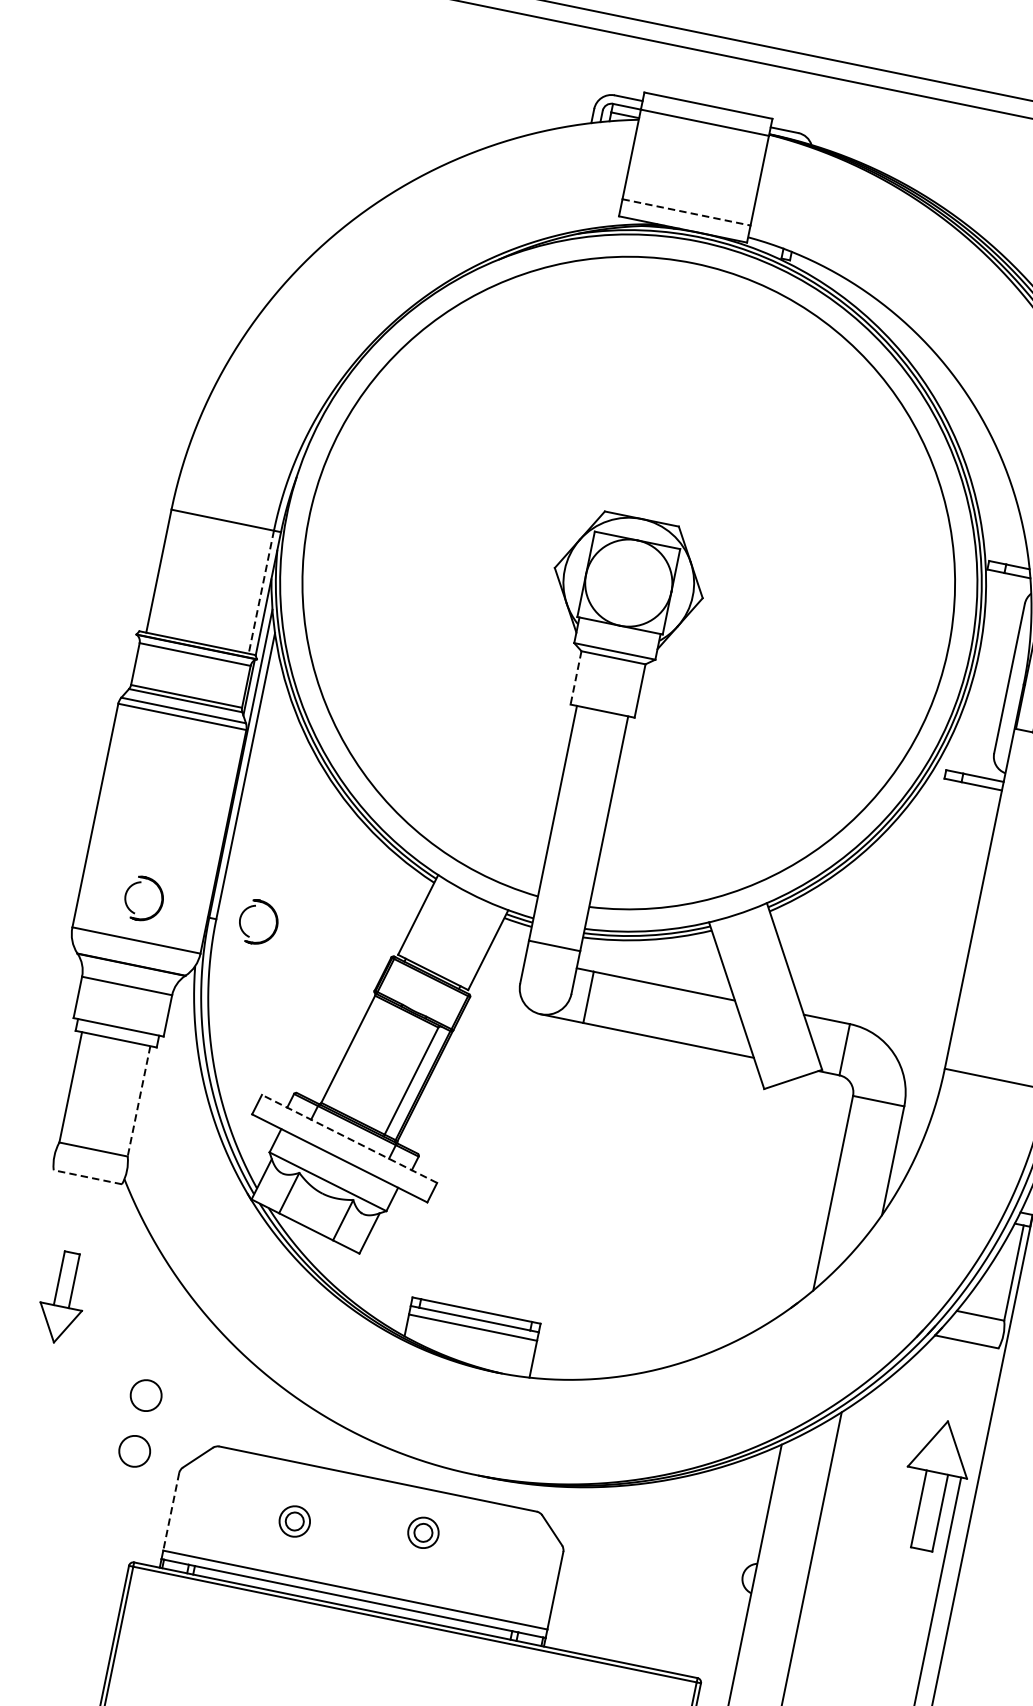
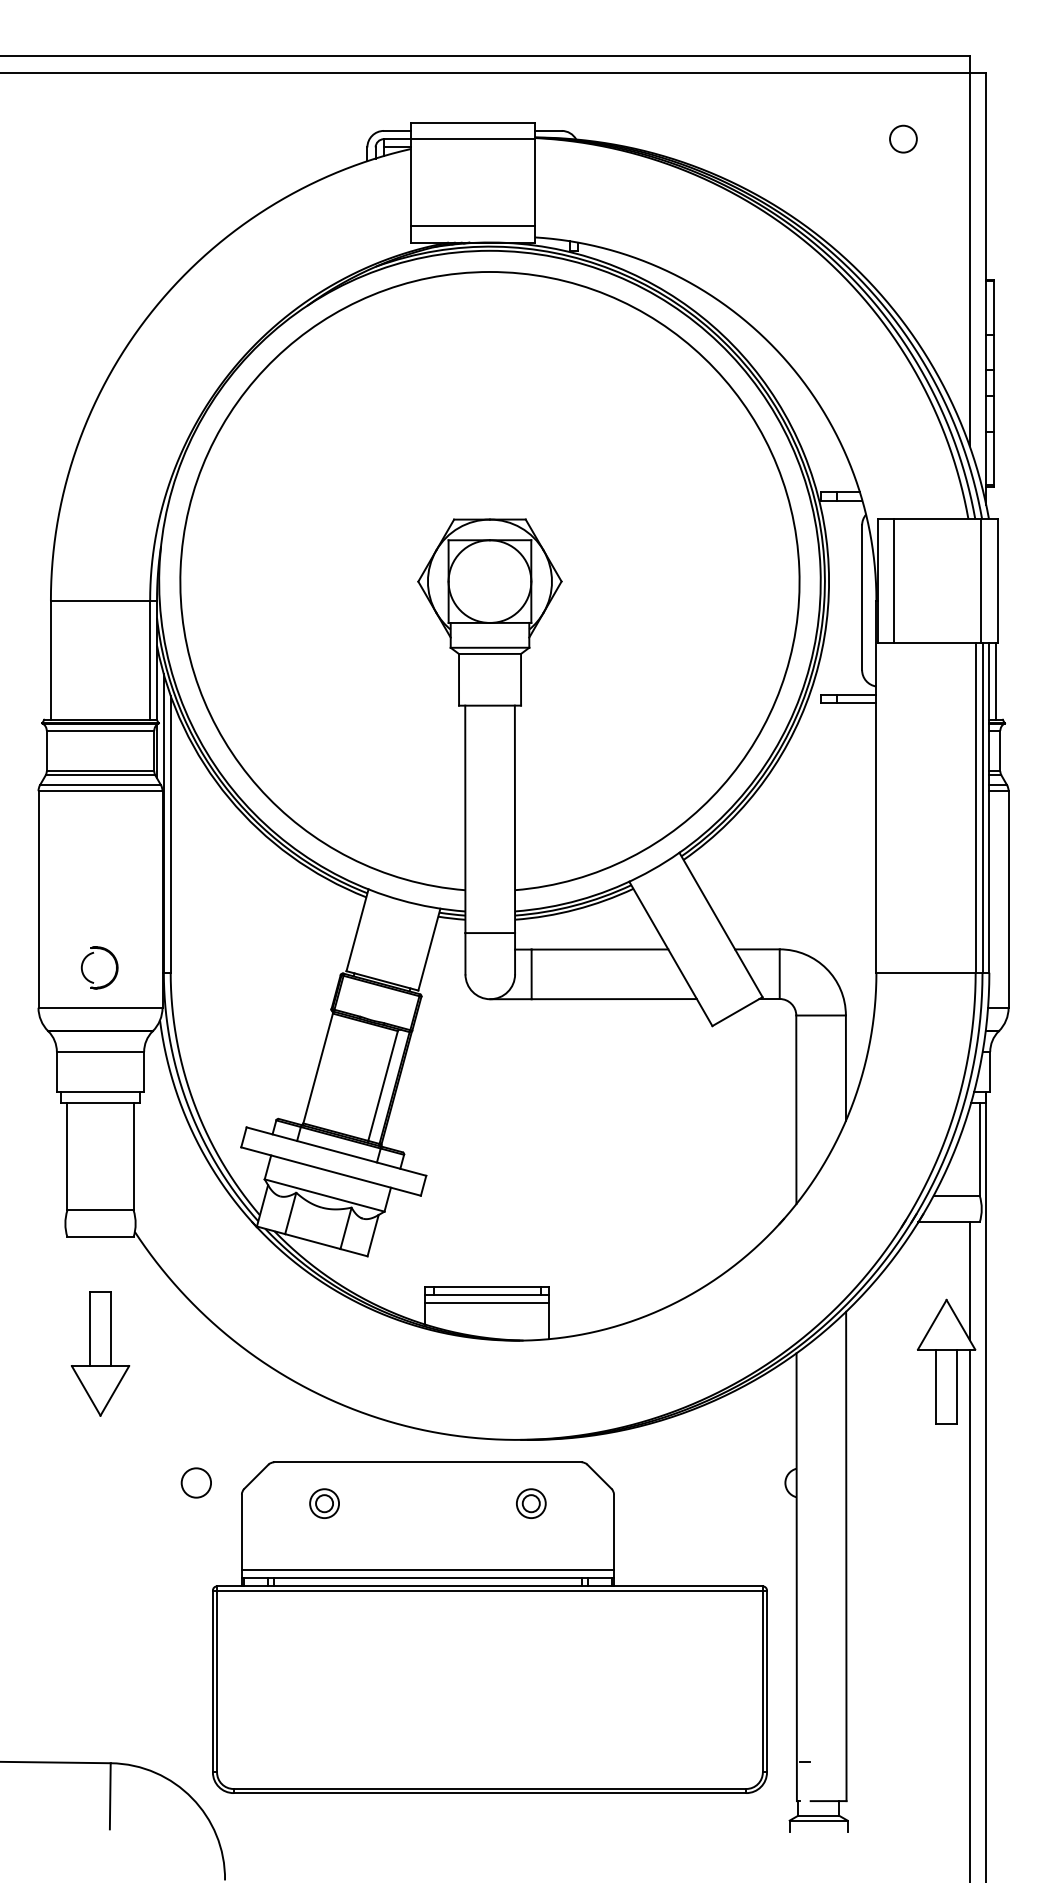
line: (687, 213) -> (473, 226), dashed -> solid
line: (261, 592) -> (150, 660), dashed -> solid
line: (576, 677) -> (459, 679), dashed -> solid
part: (254, 907) -> (203, 954), removed
line: (138, 1102) -> (133, 1157), dashed -> solid
line: (348, 1138) -> (335, 1151), dashed -> solid
line: (87, 1177) -> (100, 1237), dashed -> solid
part: (63, 1297) -> (100, 1353), size x1.43
circle: (145, 1394) -> (195, 1428), removed
line: (975, 1406) -> (969, 1280), added
line: (170, 1512) -> (241, 1532), dashed -> solid
part: (294, 1521) -> (324, 1503), moved
part: (423, 1532) -> (531, 1503), moved

